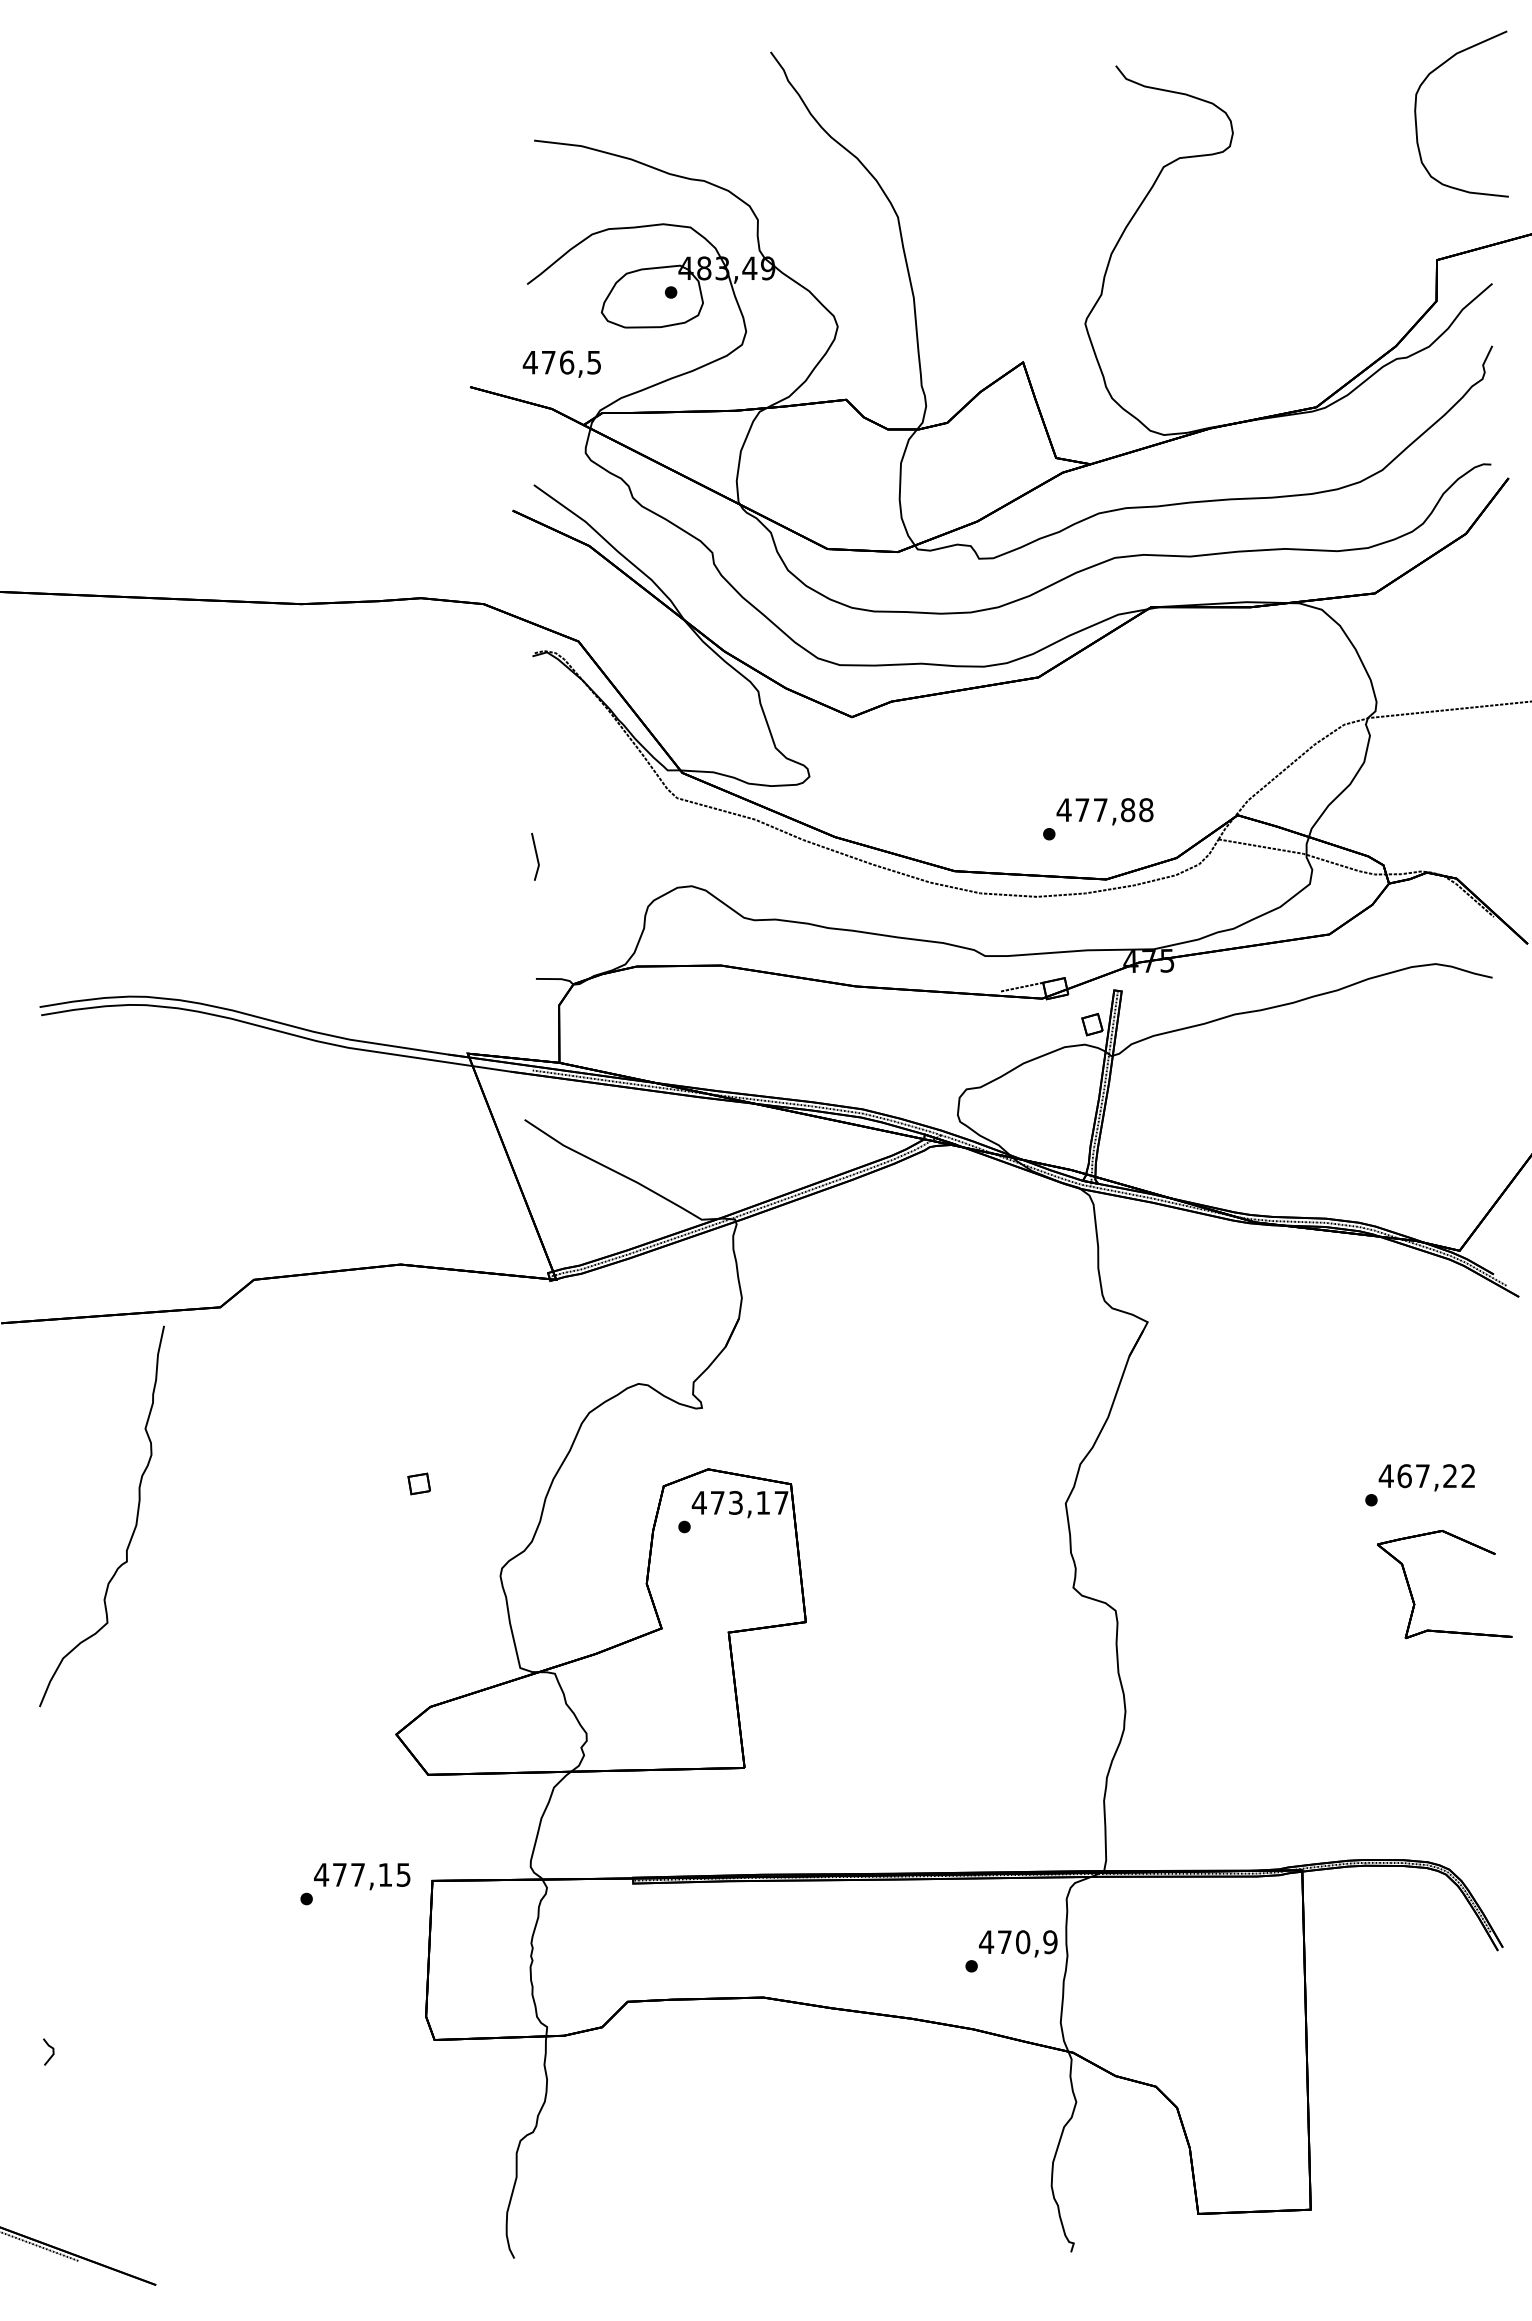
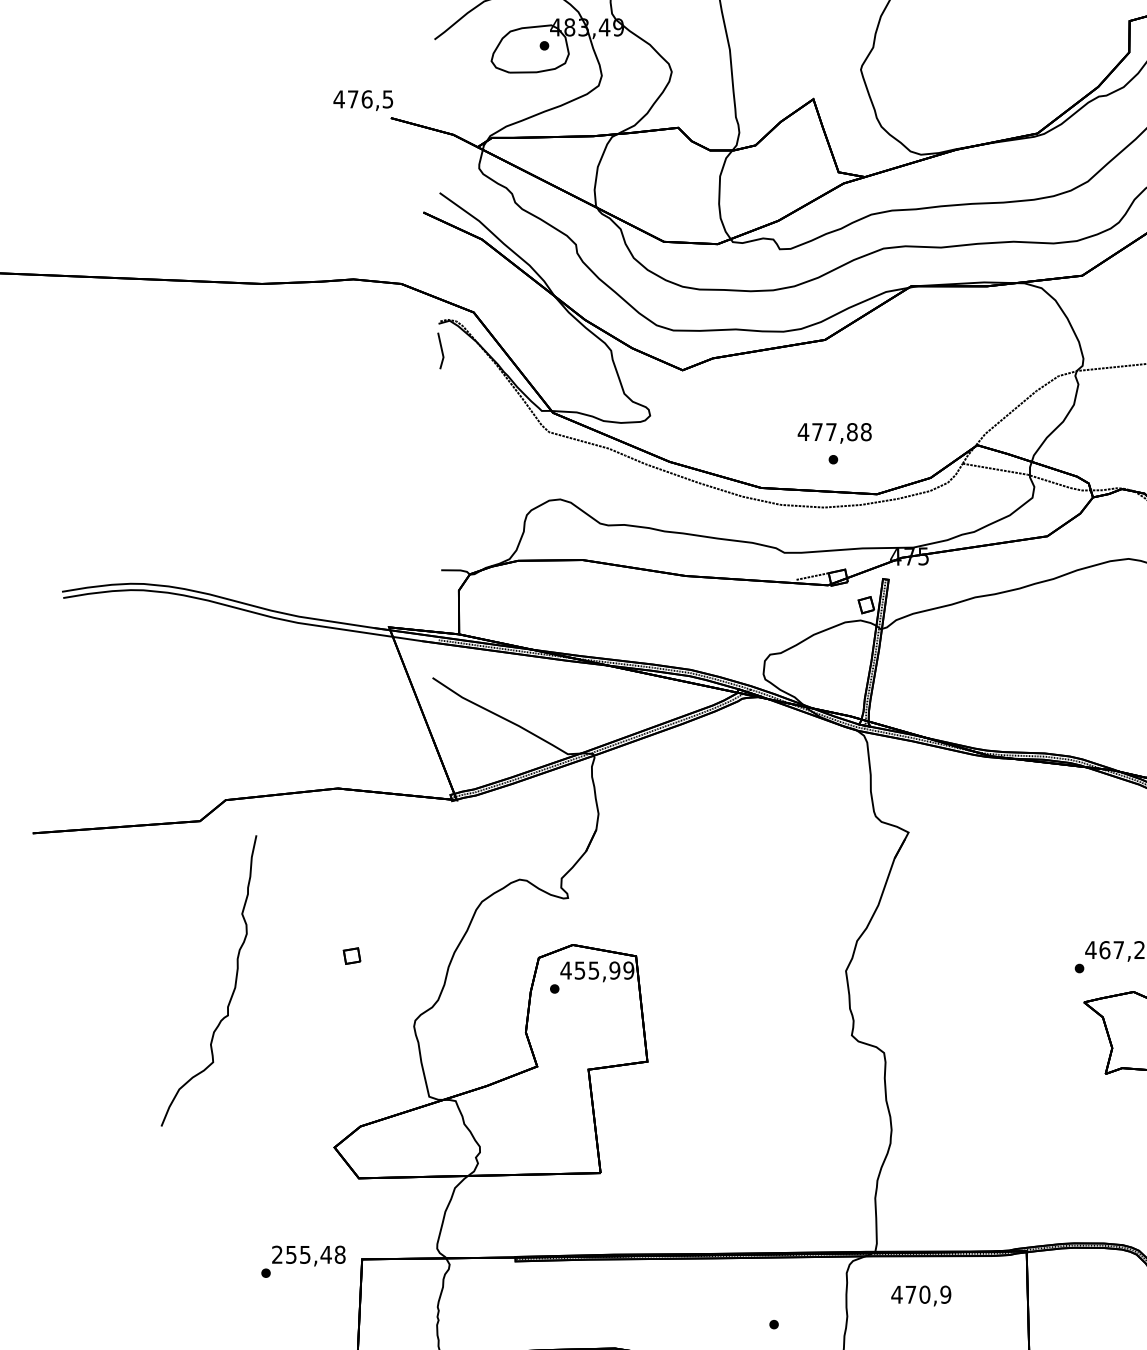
text: (561, 363) -> (362, 100), moved
text: (1104, 811) -> (834, 433), moved
line: (536, 856) -> (441, 350), moved
text: (749, 1502) -> (604, 970), 473,17 -> 455,99
curve: (135, 1522) -> (234, 985), moved
text: (362, 1874) -> (308, 1254), 477,15 -> 255,48
text: (1018, 1943) -> (921, 1295), moved

